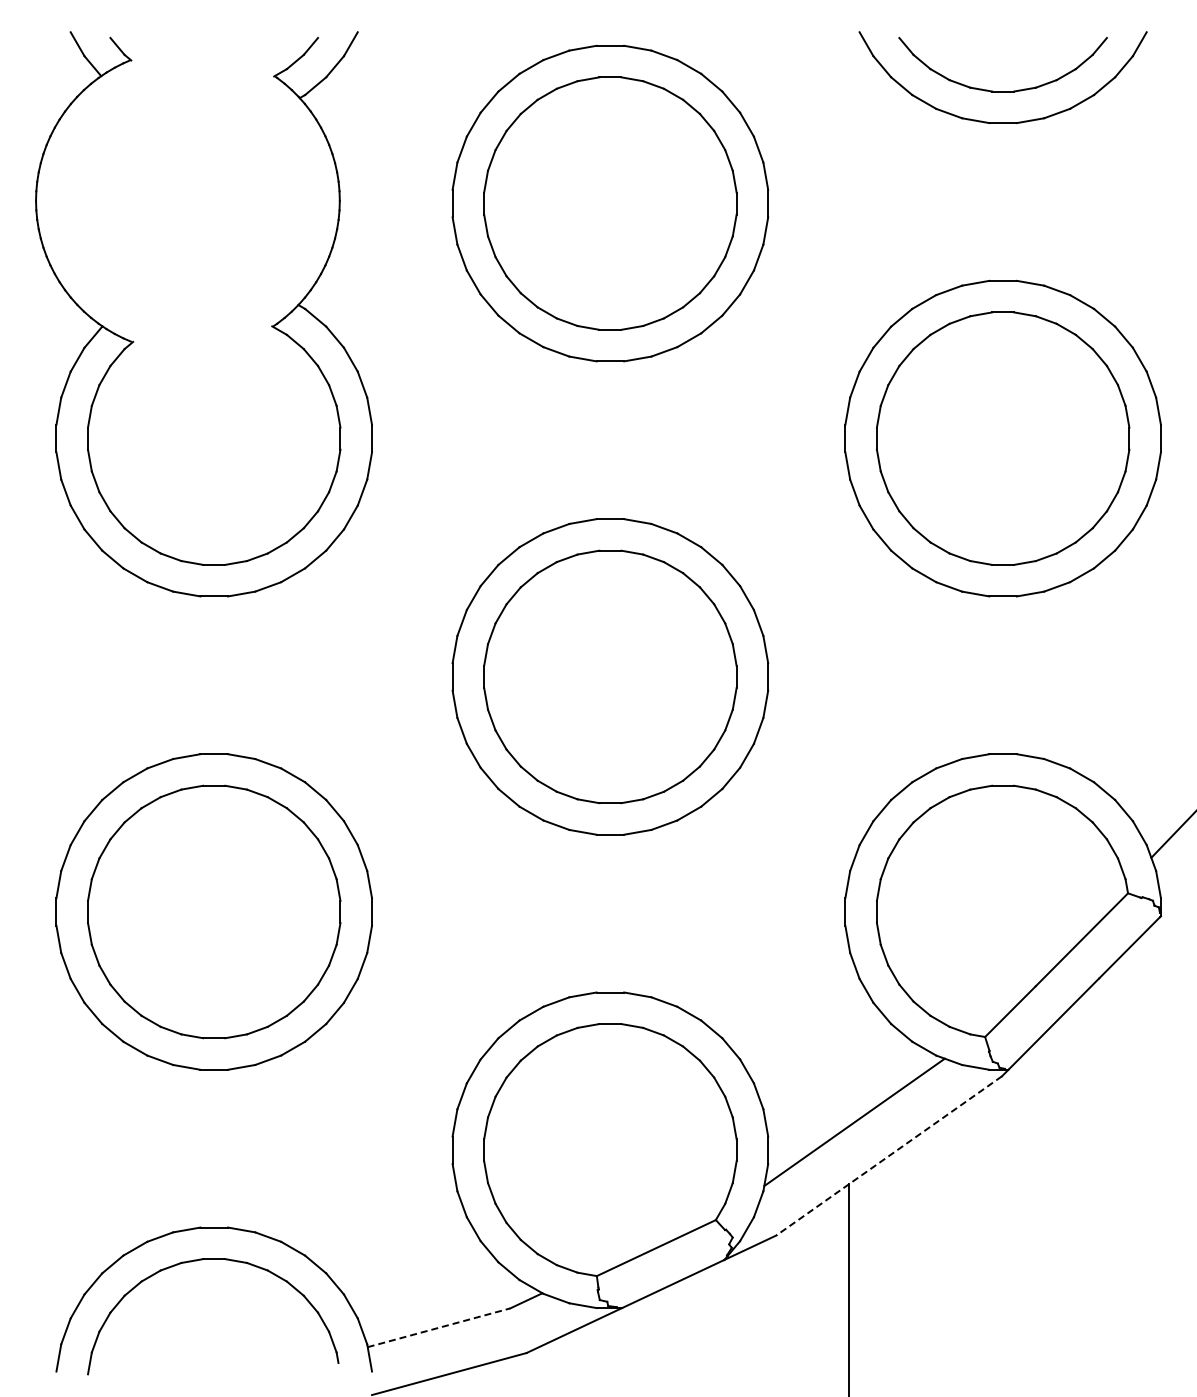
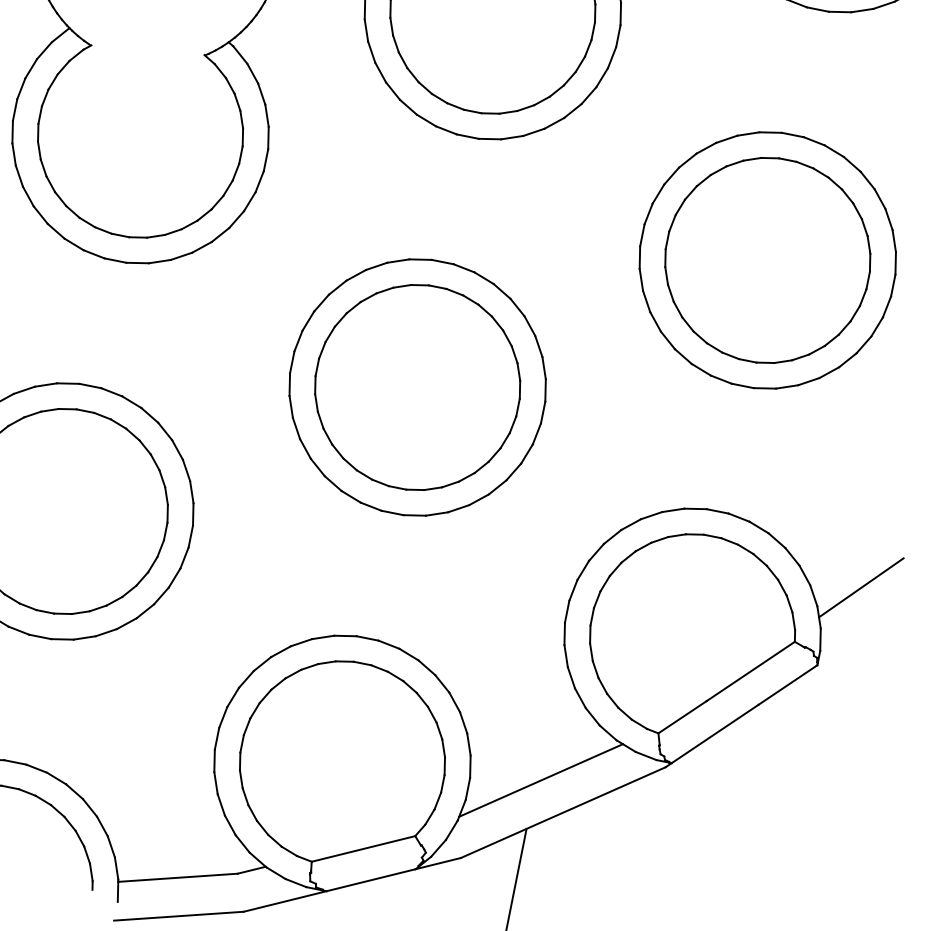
line: (888, 1156) -> (562, 813), dashed -> solid
line: (438, 1327) -> (177, 877), dashed -> solid

